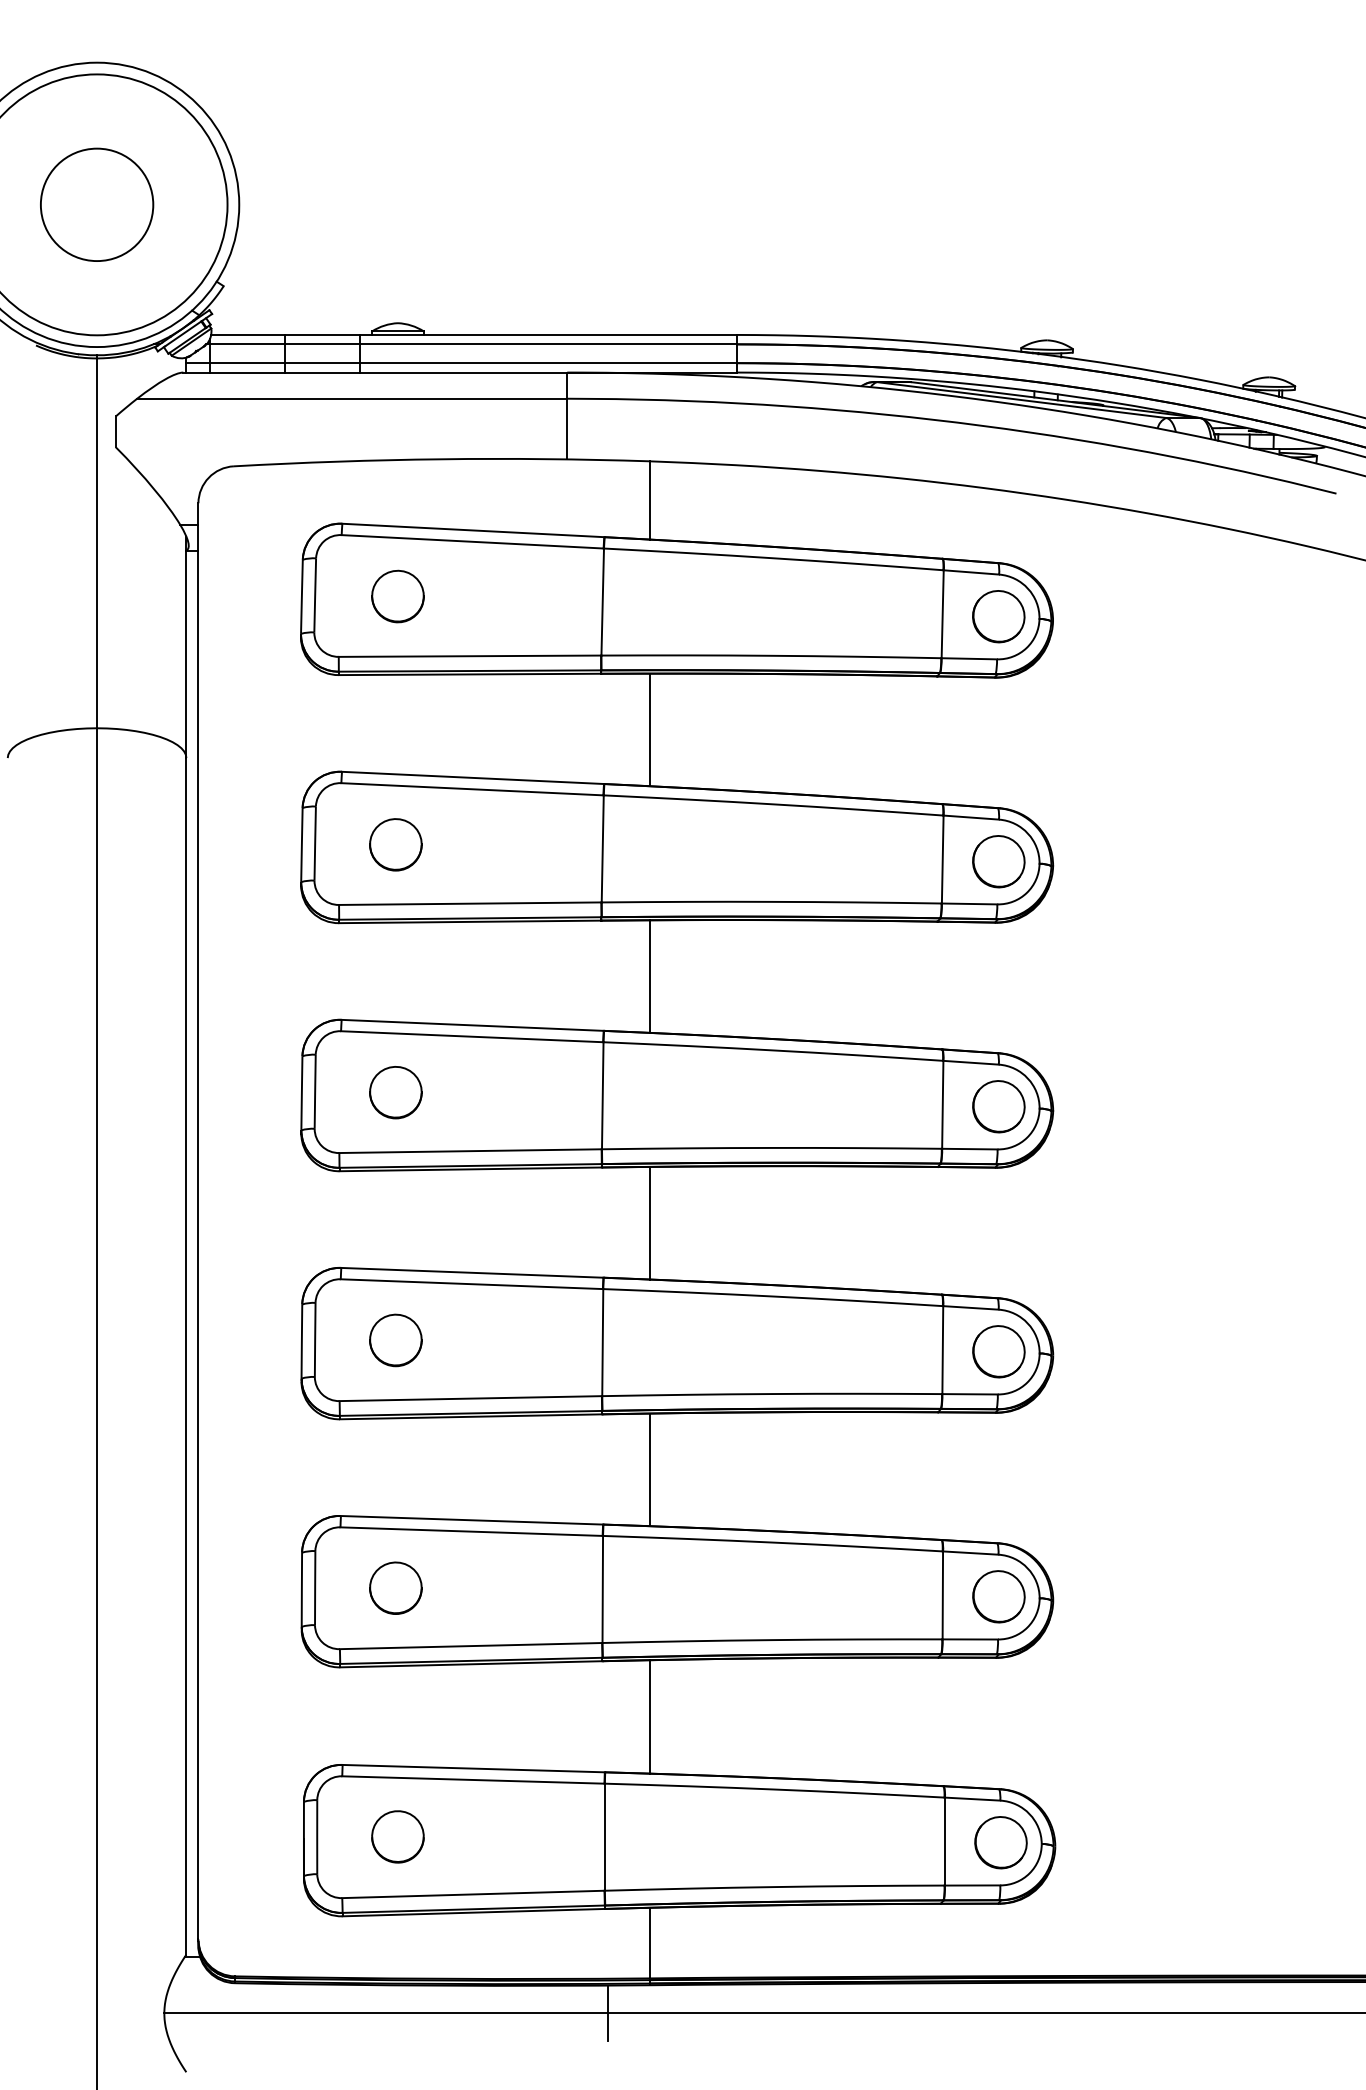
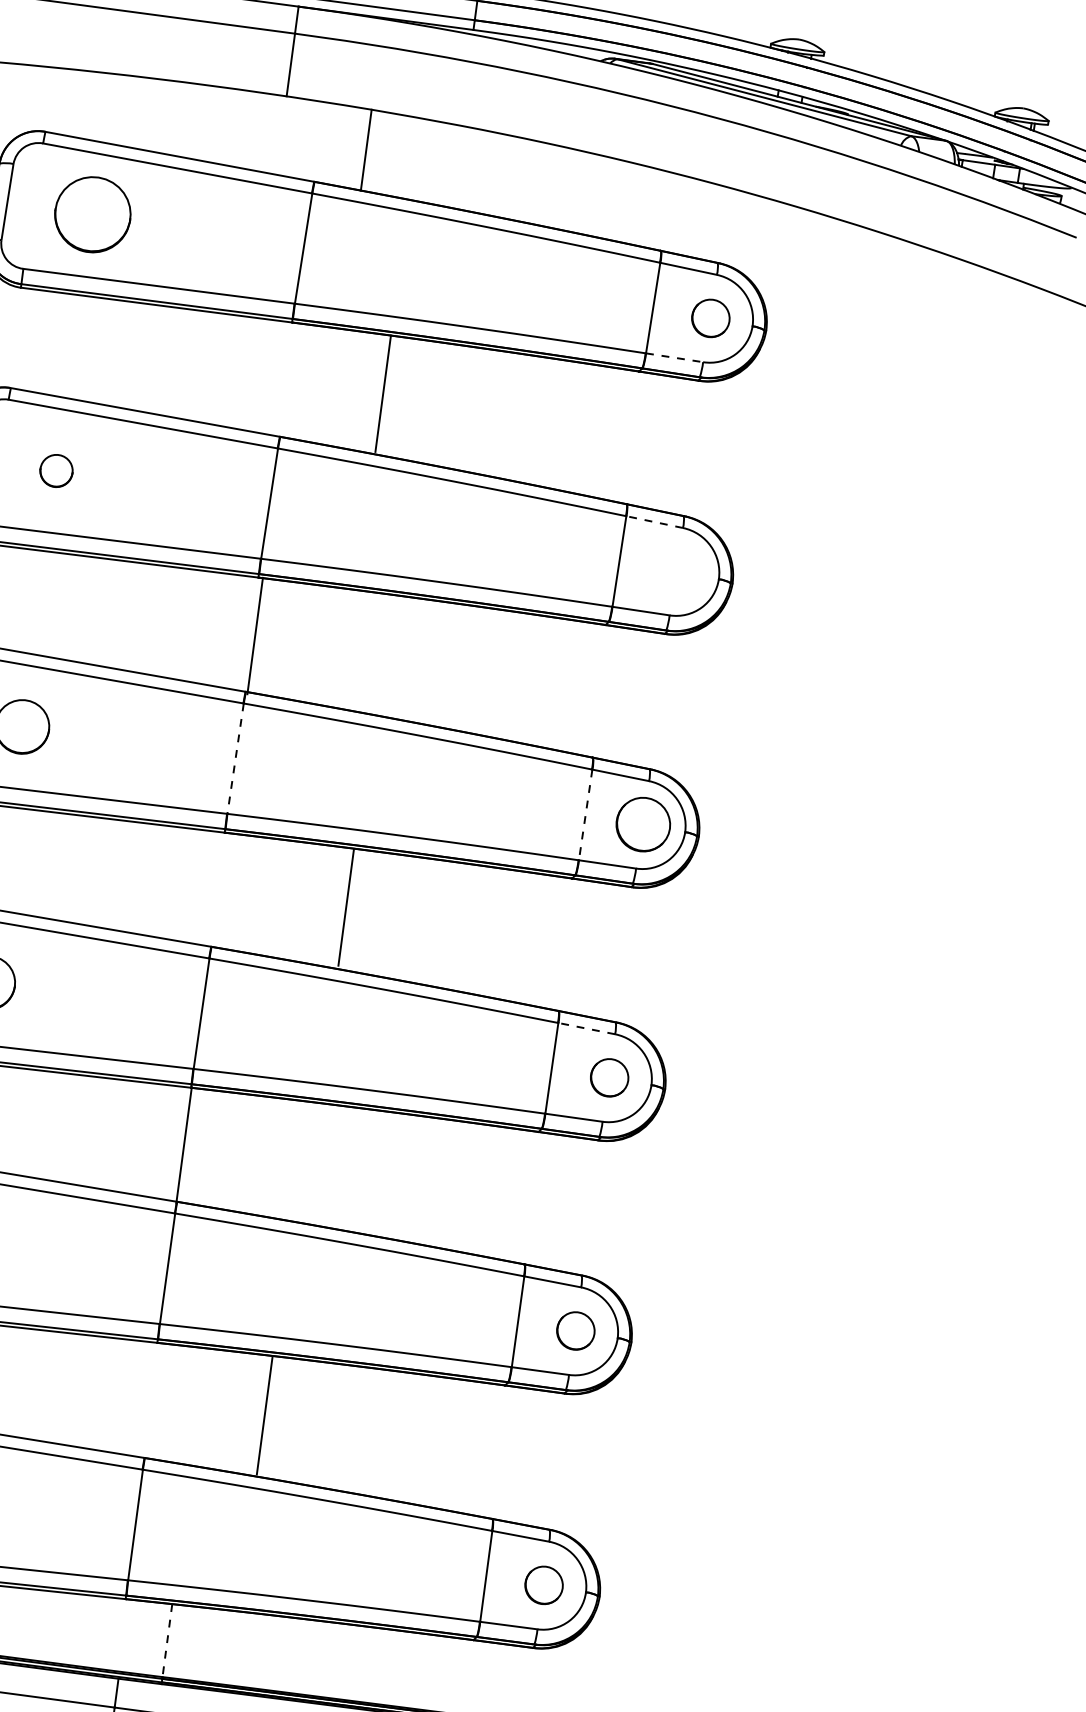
part: (397, 596) -> (92, 214), size x1.4
part: (998, 616) -> (710, 318), size x0.7
line: (969, 658) -> (674, 357), solid -> dashed
line: (649, 729) -> (382, 393), moved
line: (971, 817) -> (654, 522), solid -> dashed
part: (395, 844) -> (56, 470), size x0.6
part: (998, 861) -> (676, 571), removed
line: (649, 976) -> (254, 635), moved
line: (602, 1095) -> (235, 758), solid -> dashed
line: (942, 1104) -> (585, 814), solid -> dashed
line: (649, 1222) -> (345, 906), moved
line: (970, 1307) -> (586, 1028), solid -> dashed
part: (998, 1351) -> (609, 1077), size x0.7
line: (649, 1469) -> (183, 1144), moved
part: (998, 1596) -> (575, 1330), size x0.7
line: (649, 1716) -> (264, 1415), moved
part: (1000, 1842) -> (543, 1585), size x0.7
line: (649, 1943) -> (167, 1640), solid -> dashed

